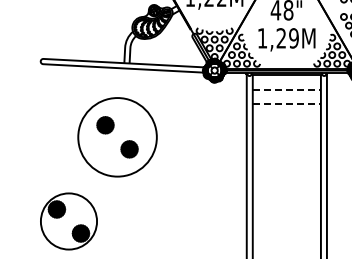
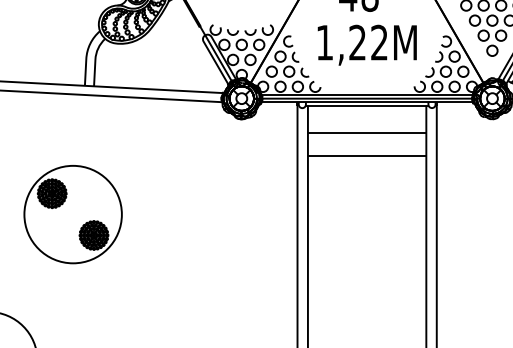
text: (293, 38) -> (378, 42), 1,29M -> 1,22M
line: (287, 90) -> (368, 133), dashed -> solid
line: (287, 103) -> (368, 155), dashed -> solid
circle: (117, 137) -> (73, 214), size x0.71

